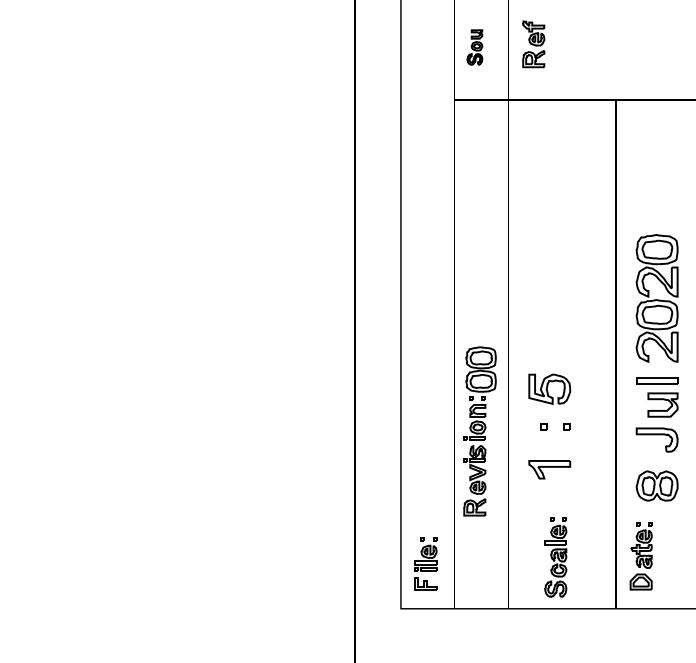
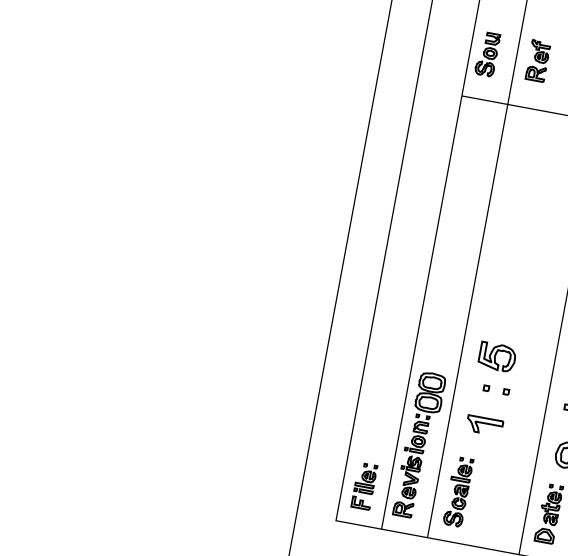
part: (474, 47) -> (487, 54), size x1.43
part: (479, 431) -> (419, 445), moved
part: (555, 557) -> (458, 492), moved

